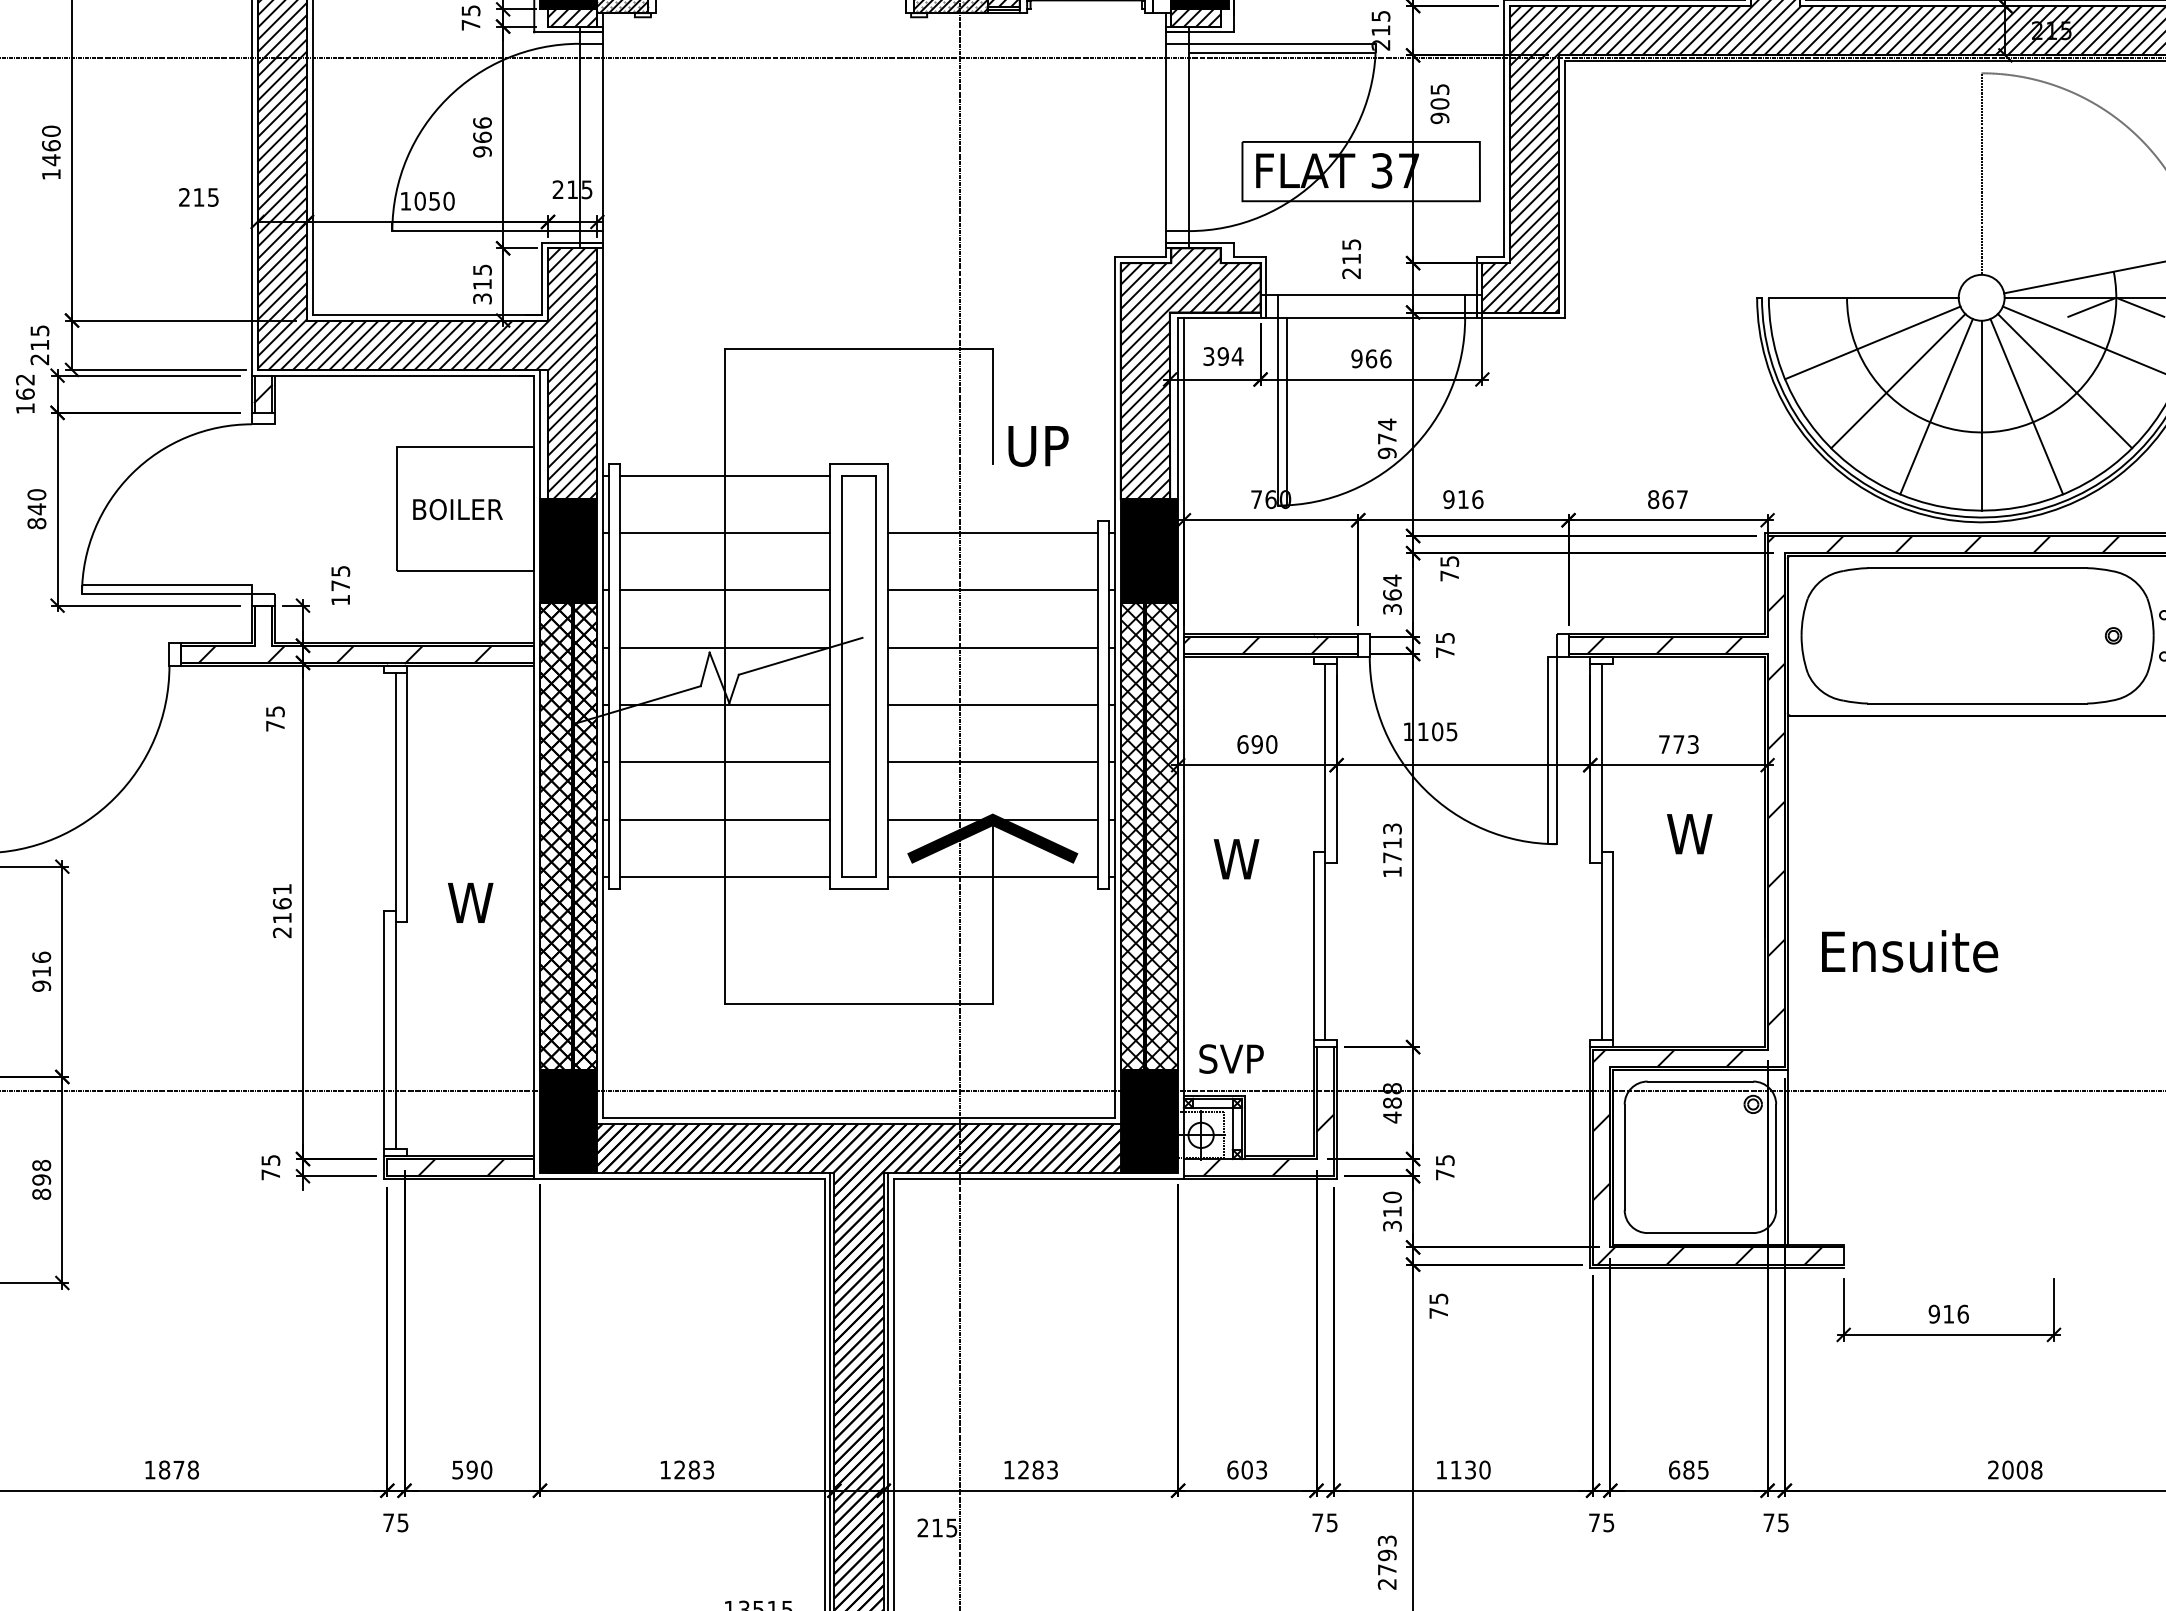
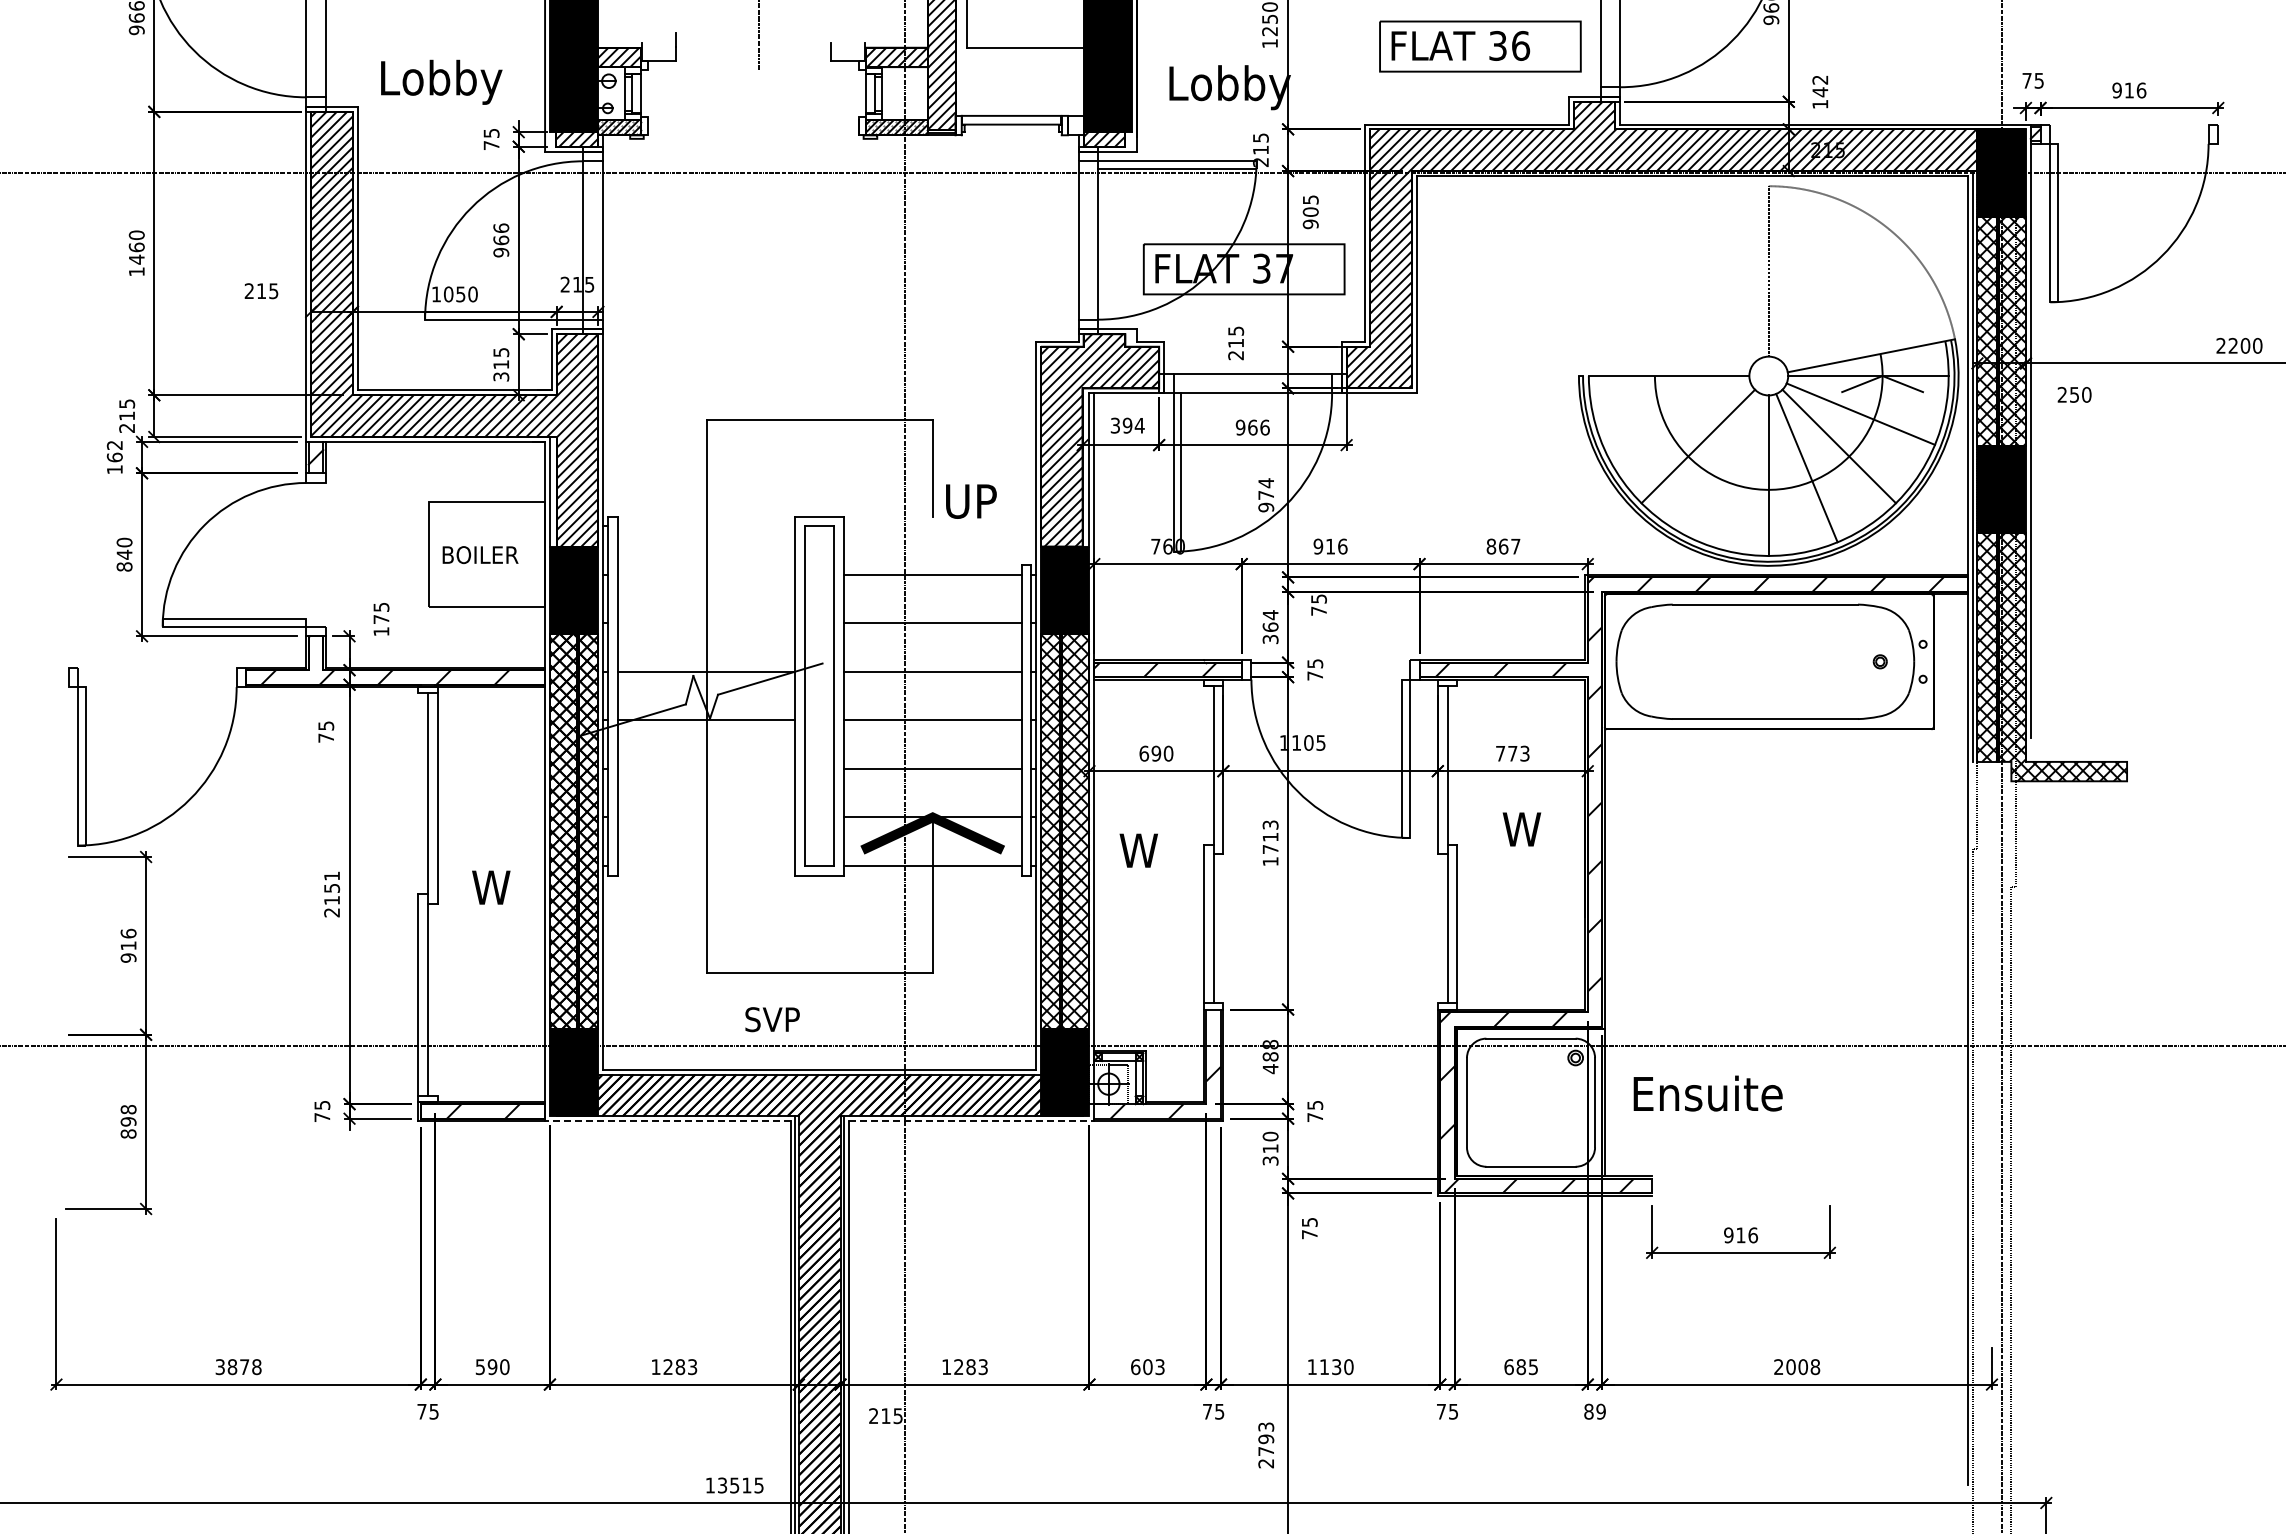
line: (1872, 342) -> (1676, 413), removed
line: (1936, 405) -> (1730, 467), removed
line: (725, 475) -> (706, 526), removed
line: (725, 532) -> (706, 574), removed
line: (725, 590) -> (706, 623), removed
line: (725, 762) -> (706, 768), removed
line: (725, 819) -> (706, 817), removed
line: (725, 876) -> (706, 865), removed
text: (282, 903) -> (332, 888), 2161 -> 2151
text: (1909, 951) -> (1707, 1093), moved
text: (1231, 1058) -> (772, 1019), moved
line: (679, 1179) -> (667, 1121), solid -> dashed
line: (1038, 1179) -> (971, 1121), solid -> dashed
text: (149, 1470) -> (219, 1367), 1878 -> 3878
text: (1775, 1522) -> (1594, 1411), 75 -> 89

